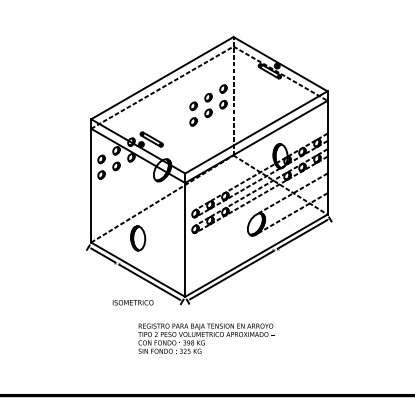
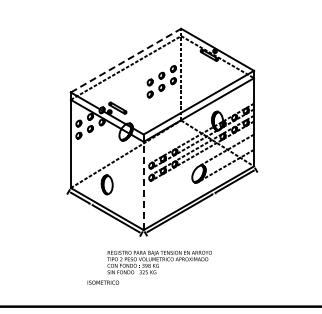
line: (162, 78) -> (126, 60), solid -> dashed
line: (184, 239) -> (143, 185), solid -> dashed
text: (133, 302) -> (103, 282), moved

